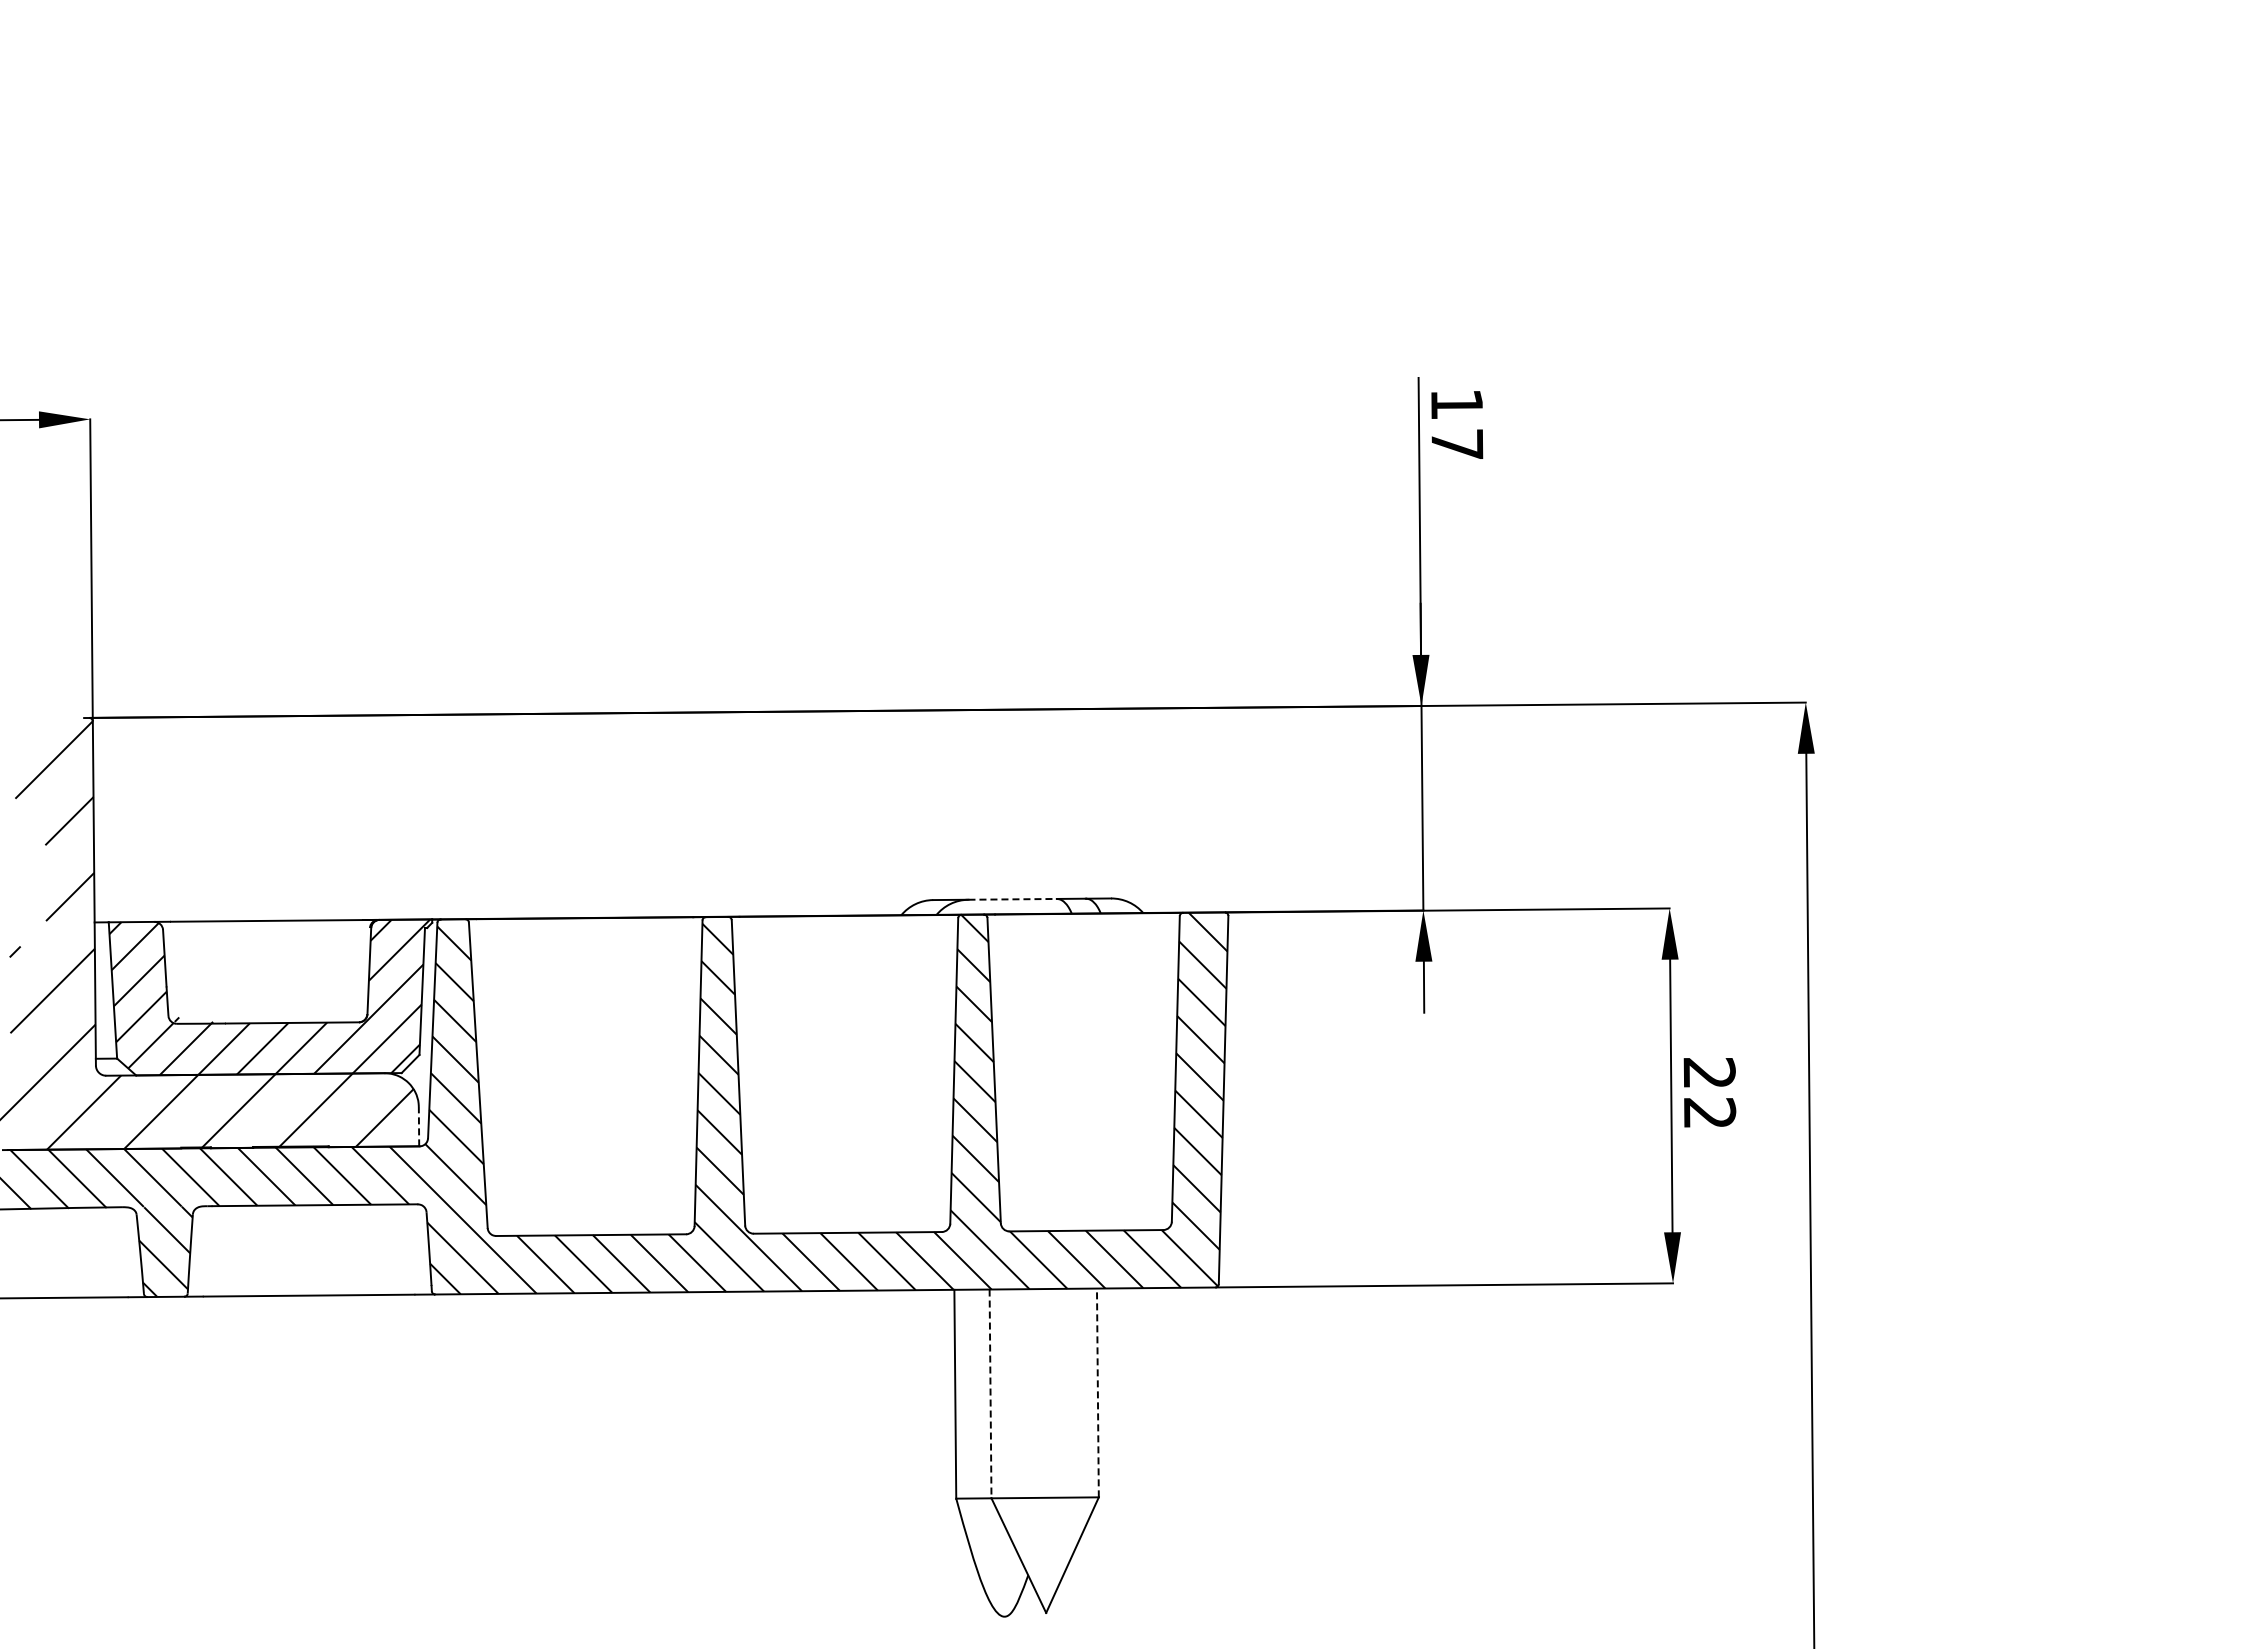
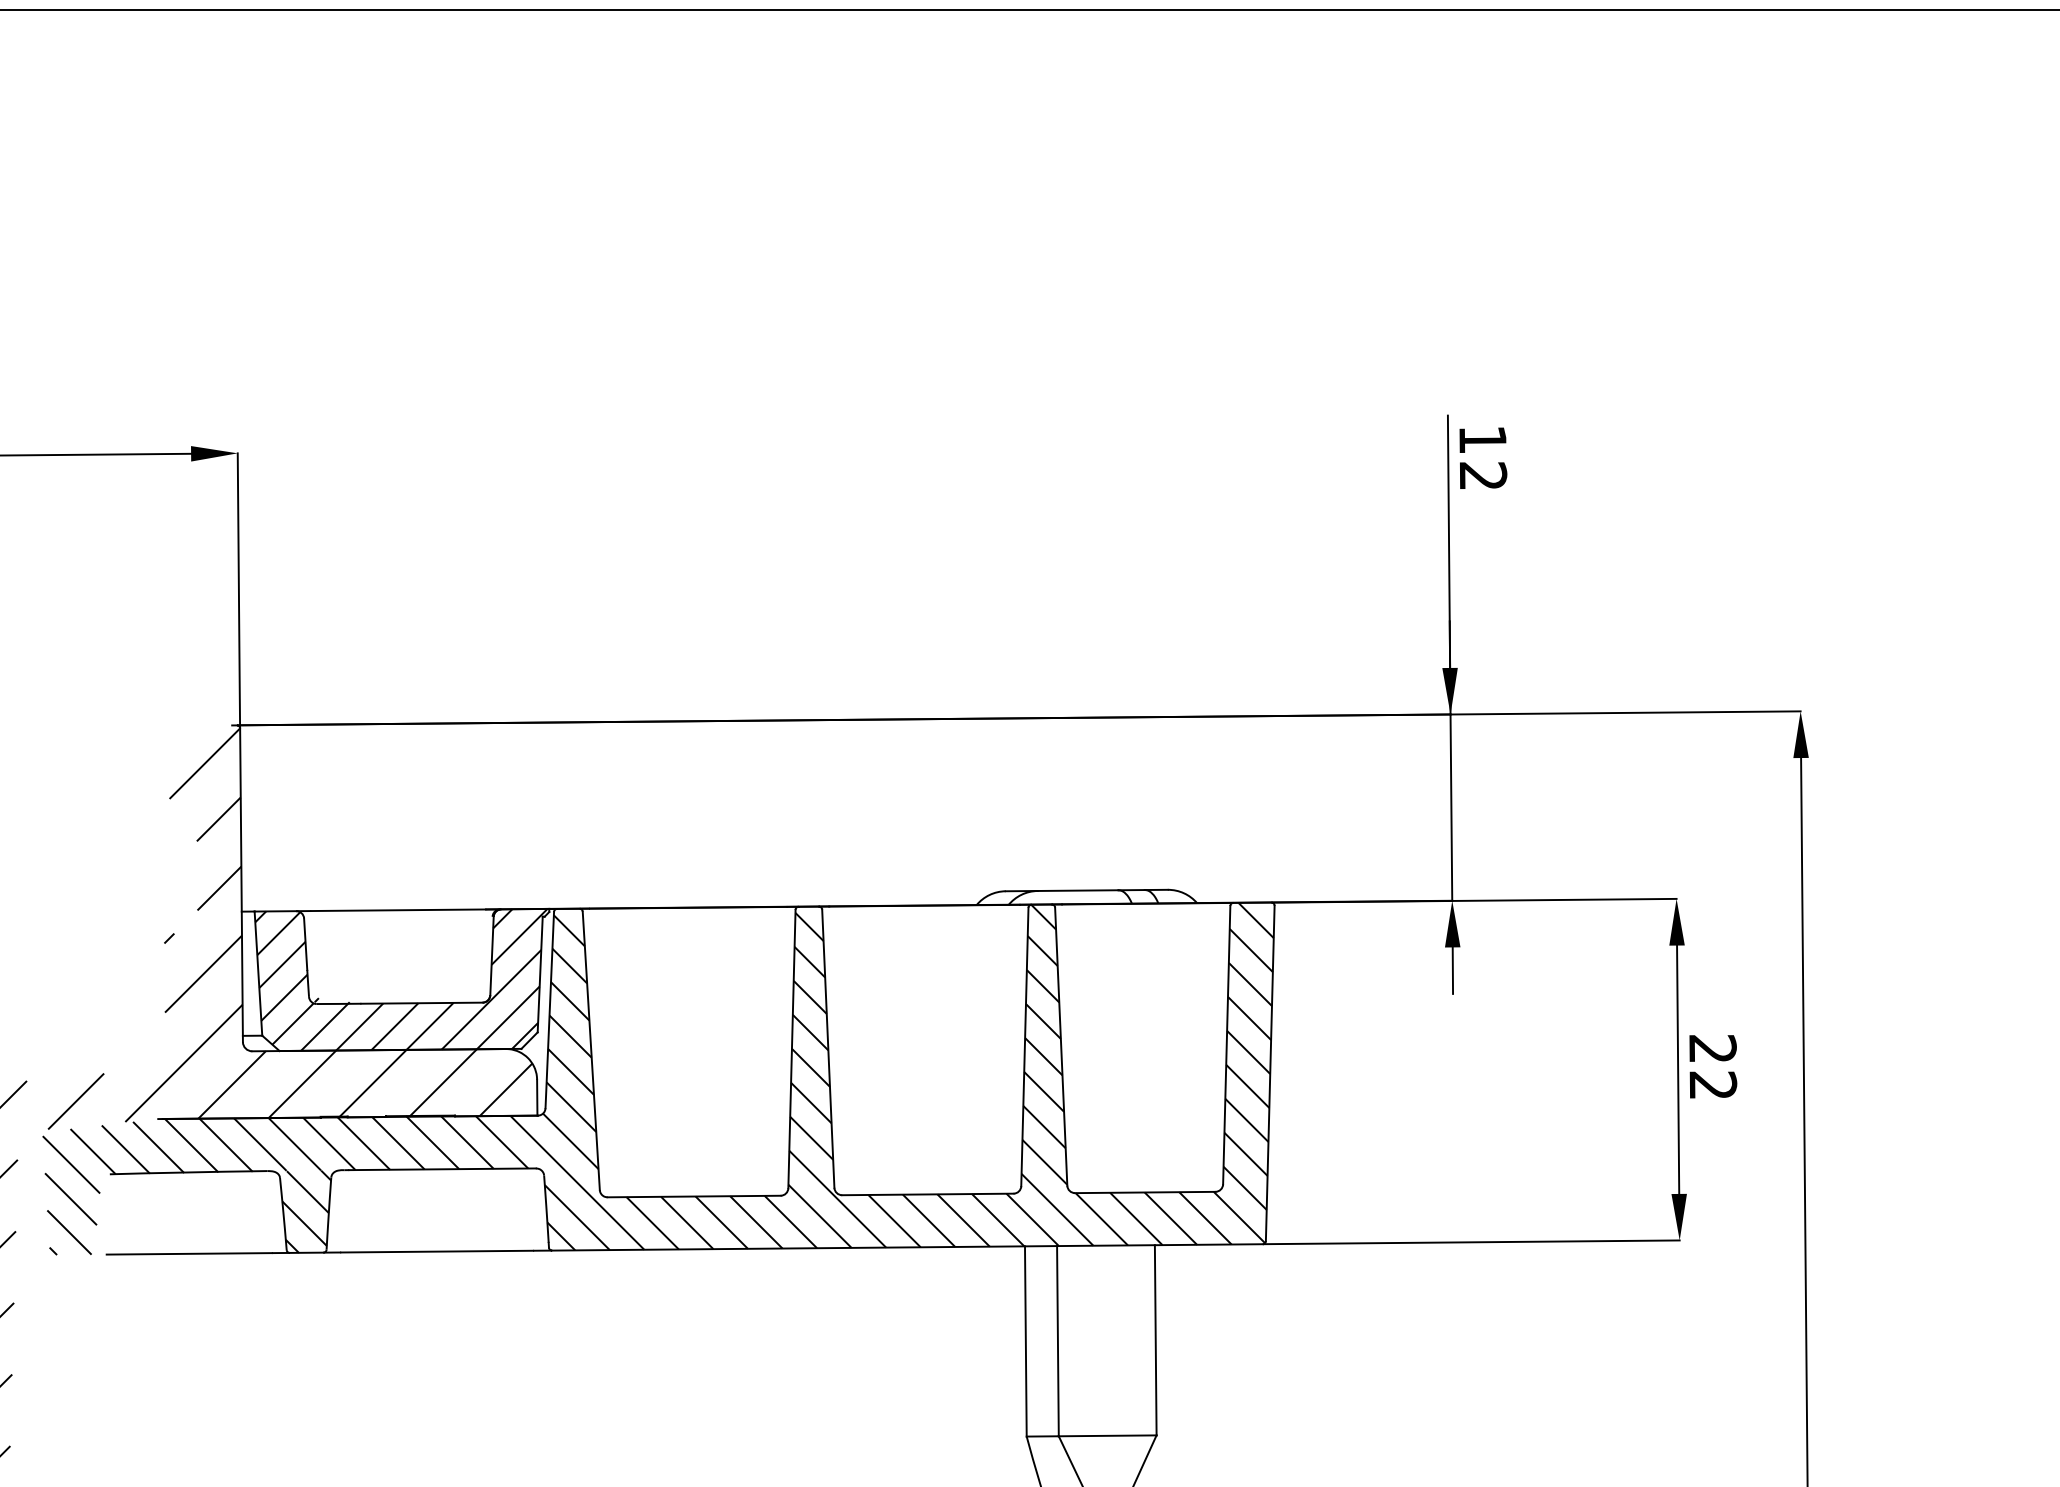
text: (1457, 443) -> (1483, 475), 17 -> 12
line: (1013, 899) -> (1078, 890), dashed -> solid
line: (419, 1126) -> (537, 1097), dashed -> solid
line: (1097, 1392) -> (1155, 1339), dashed -> solid
line: (990, 1394) -> (1057, 1341), dashed -> solid

